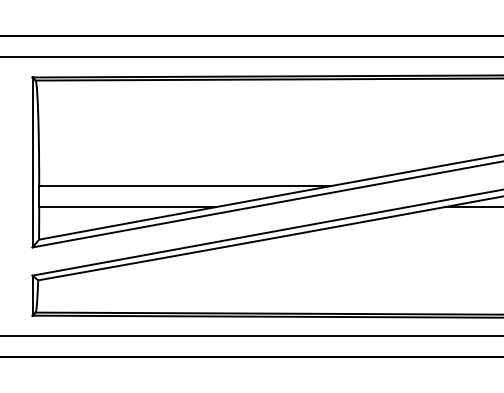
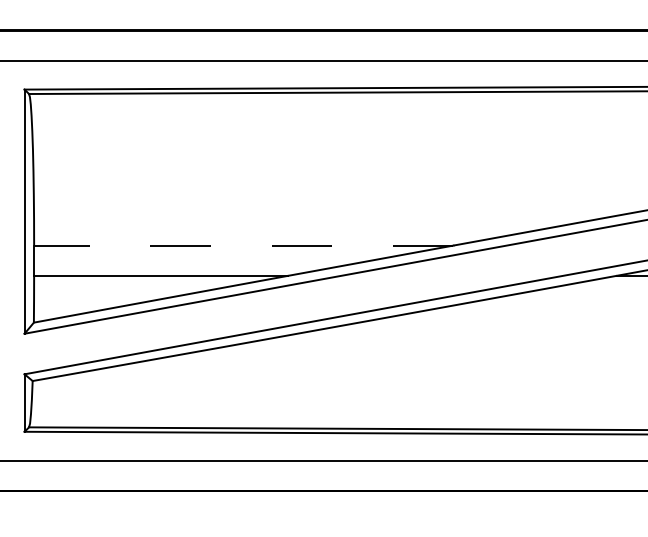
line: (185, 186) -> (244, 246), solid -> dashed

